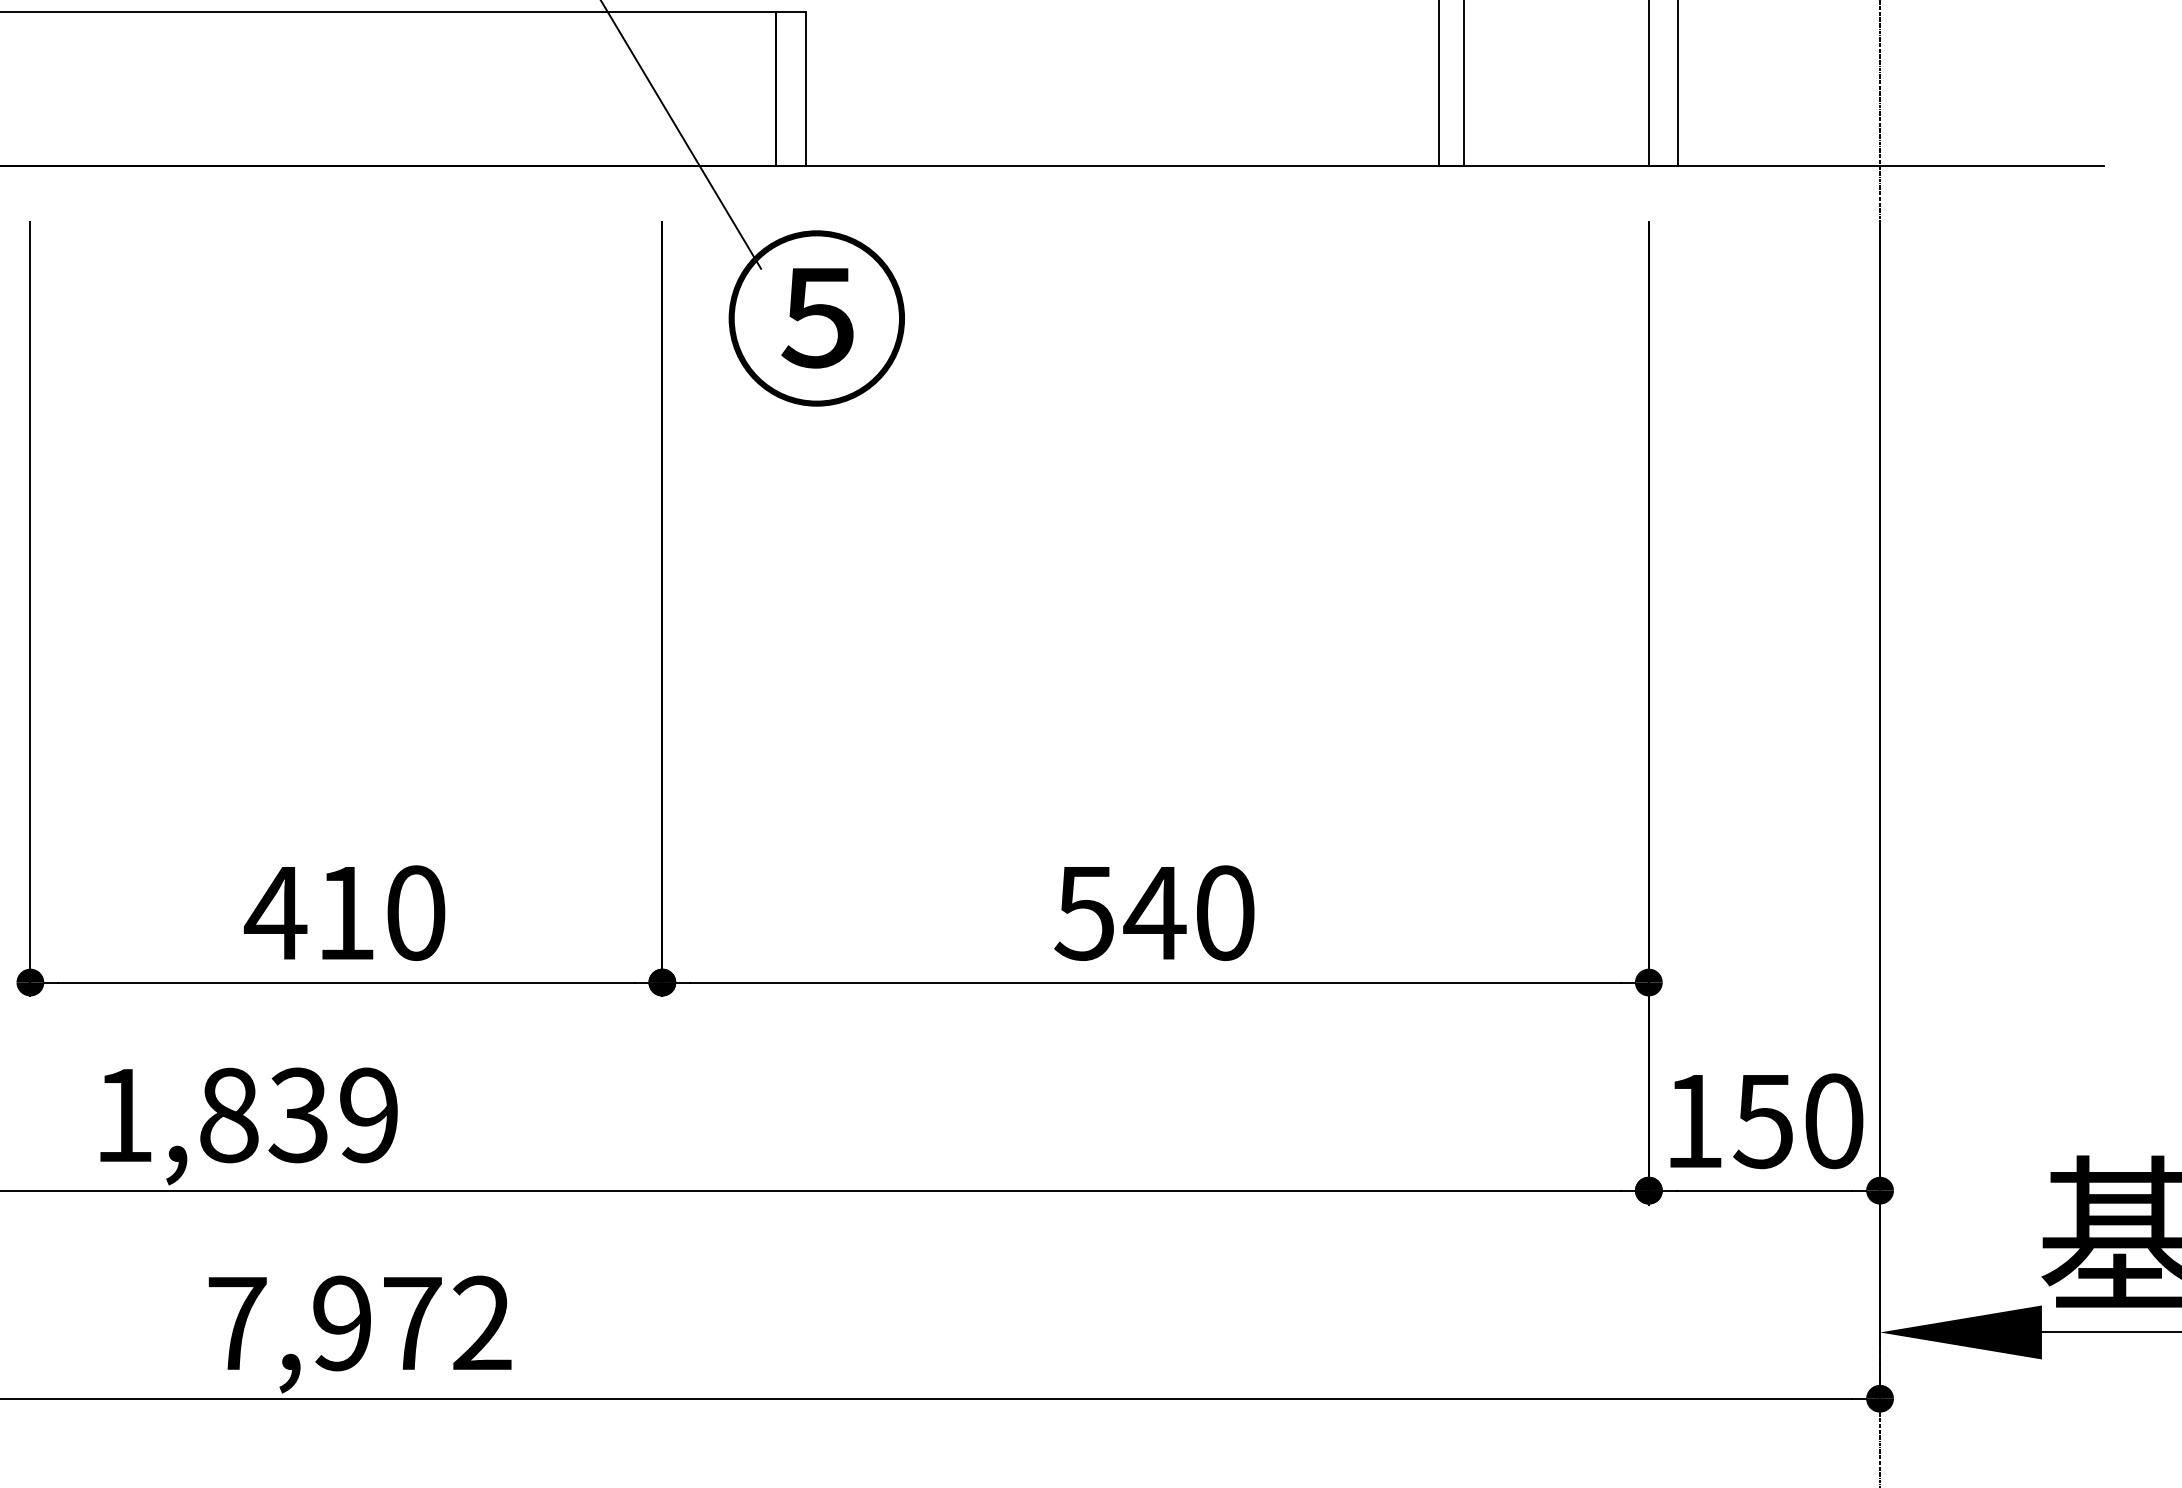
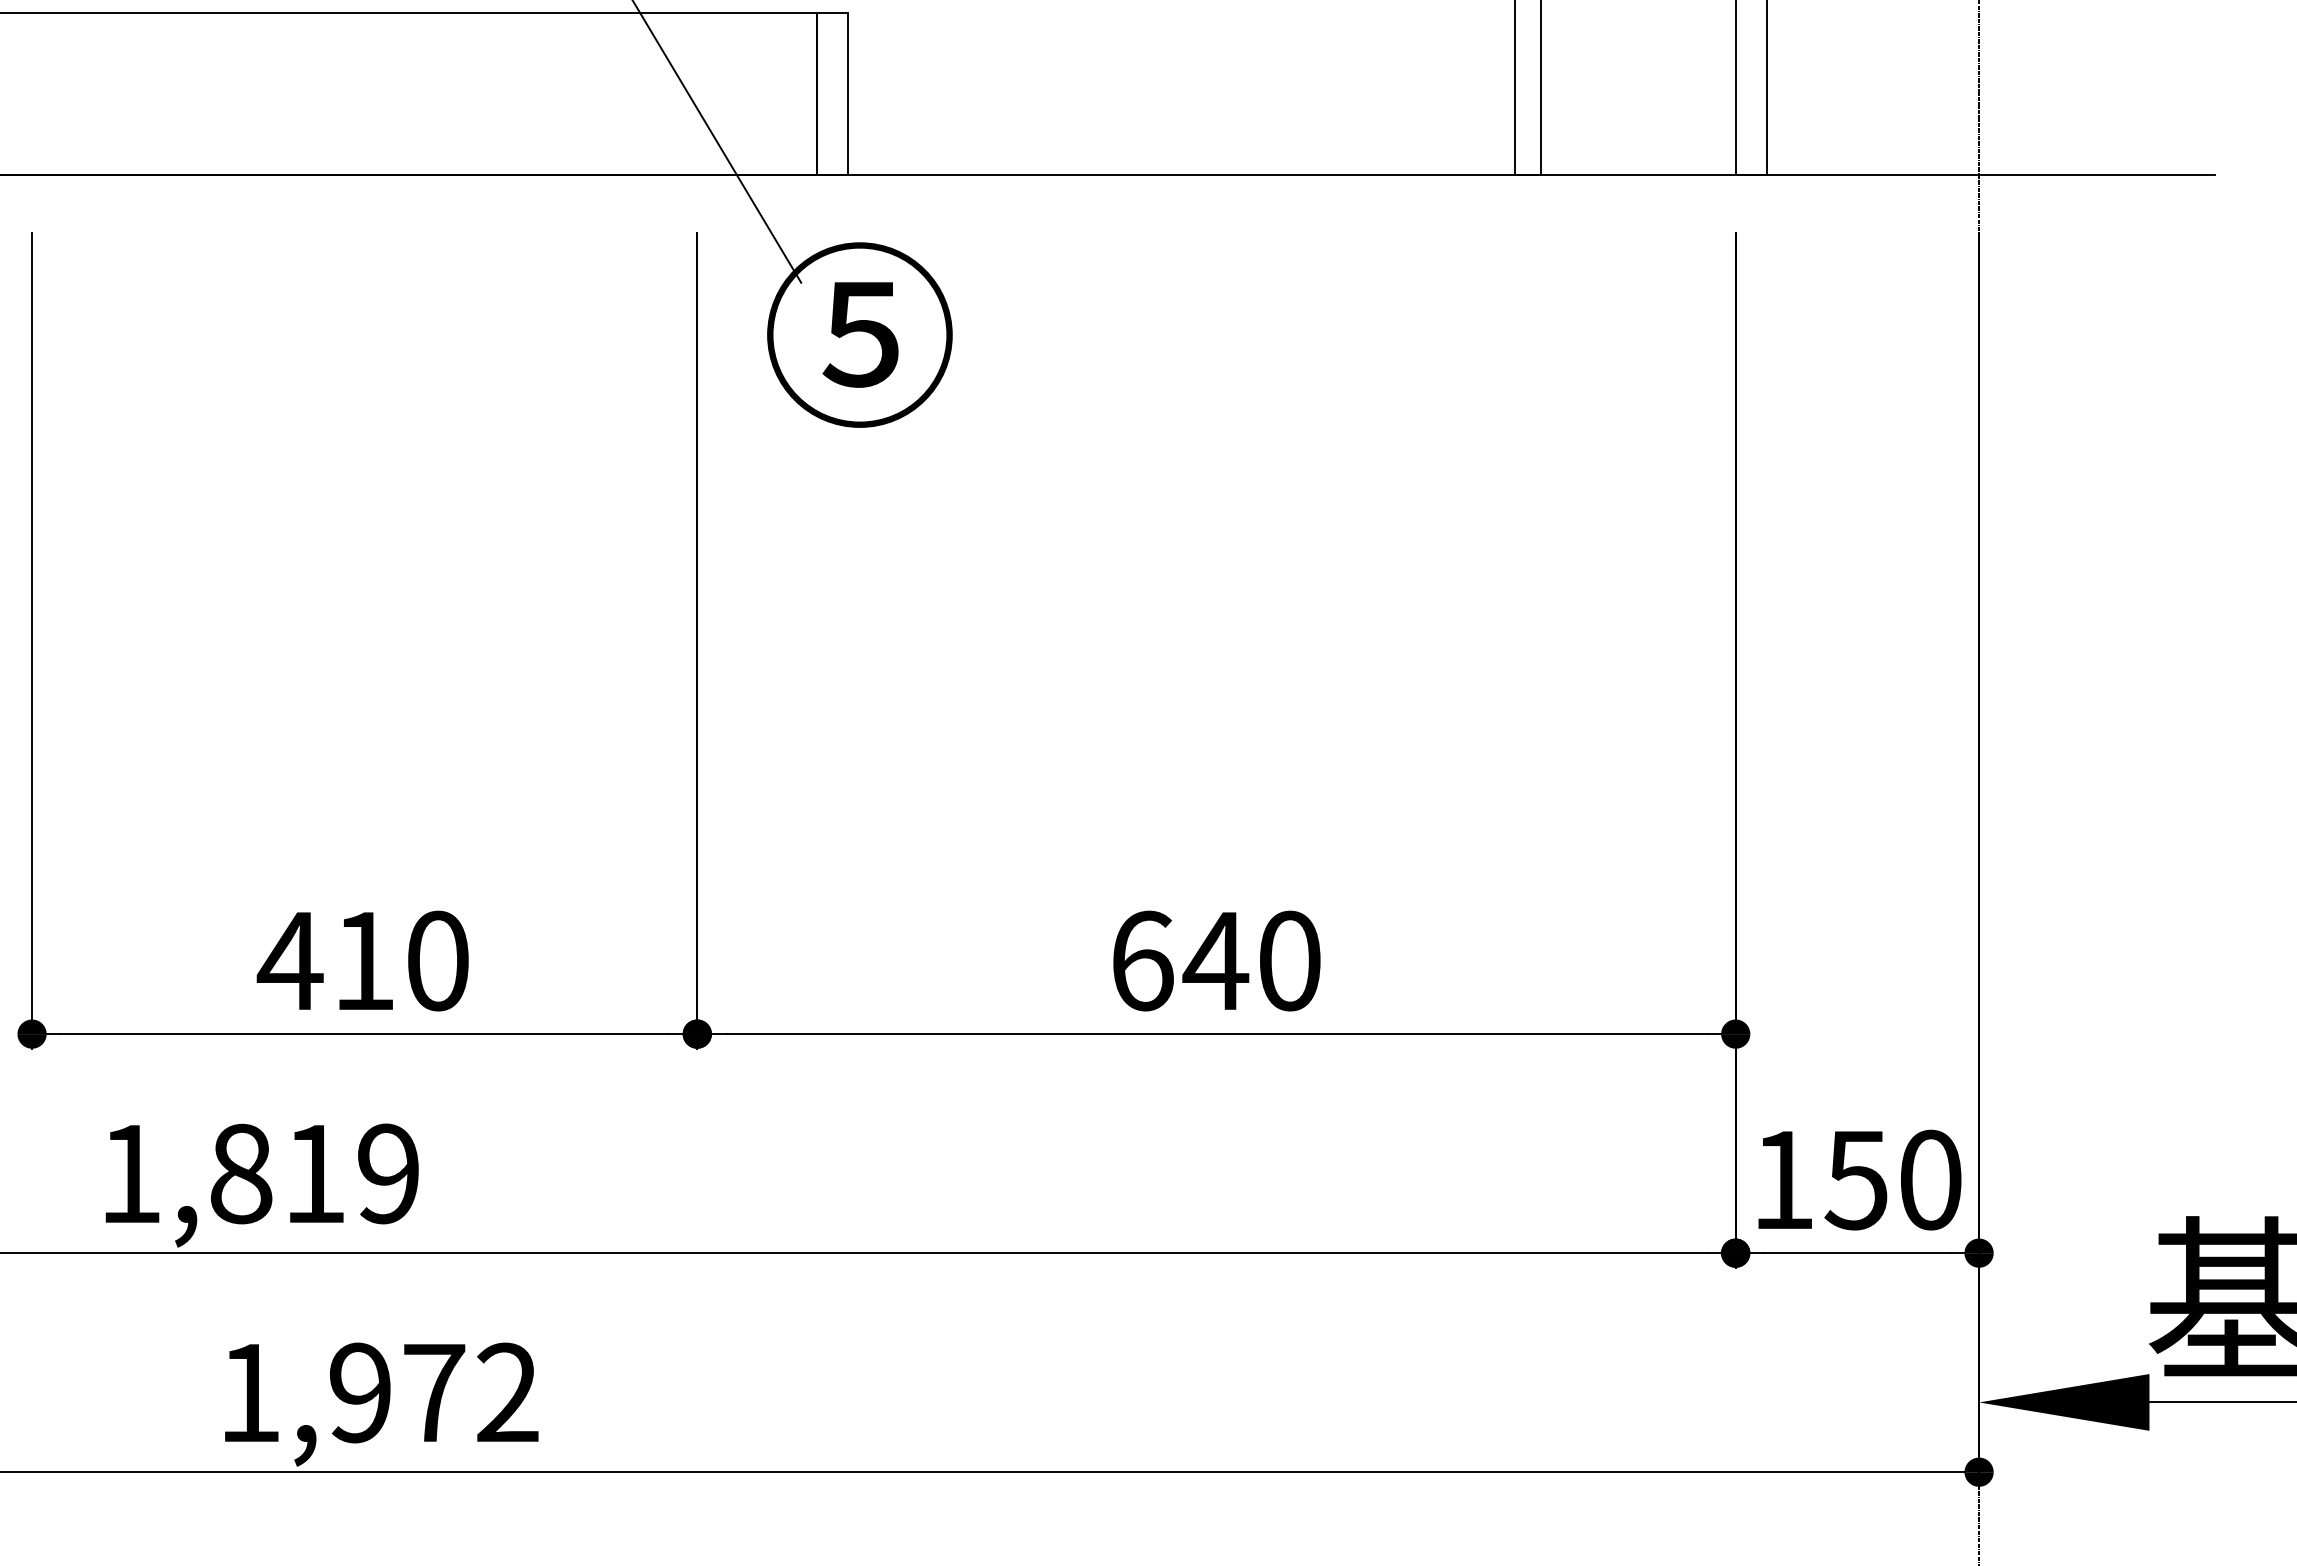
text: (1084, 912) -> (1141, 960), 540 -> 640
text: (297, 1114) -> (313, 1173), 1,839 -> 1,819
text: (237, 1323) -> (250, 1392), 7,972 -> 1,972

